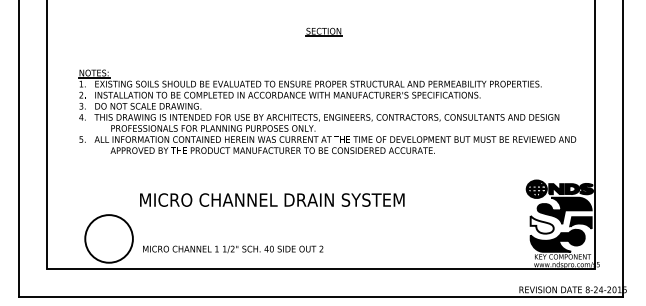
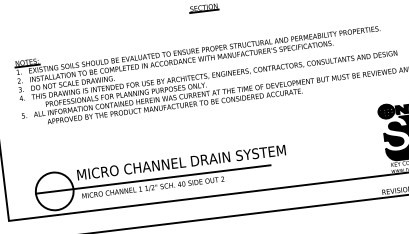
text: (272, 199) -> (181, 162), moved
fill: (541, 224) -> (393, 138), added
line: (234, 238) -> (153, 179), added

